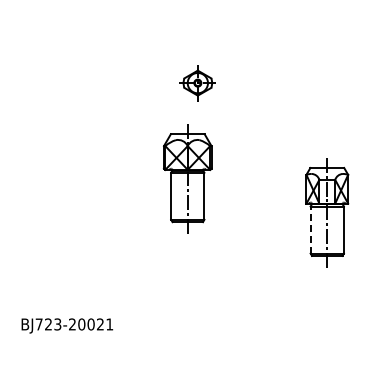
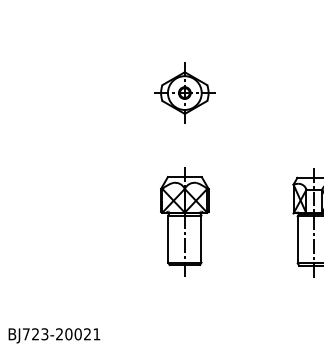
part: (197, 82) -> (184, 92), size x1.67
part: (187, 178) -> (184, 221), moved
line: (310, 230) -> (297, 240), dashed -> solid

